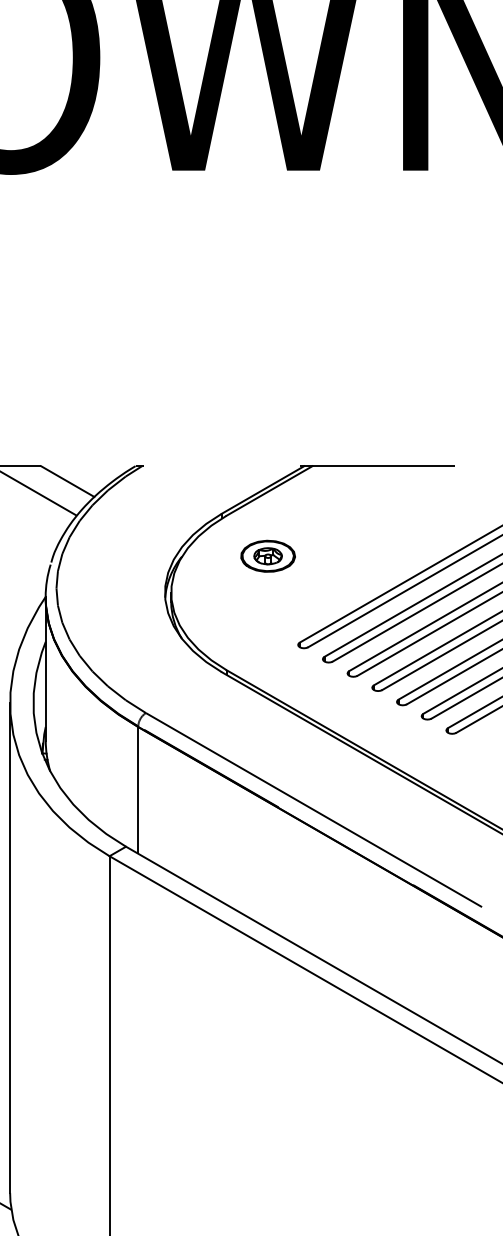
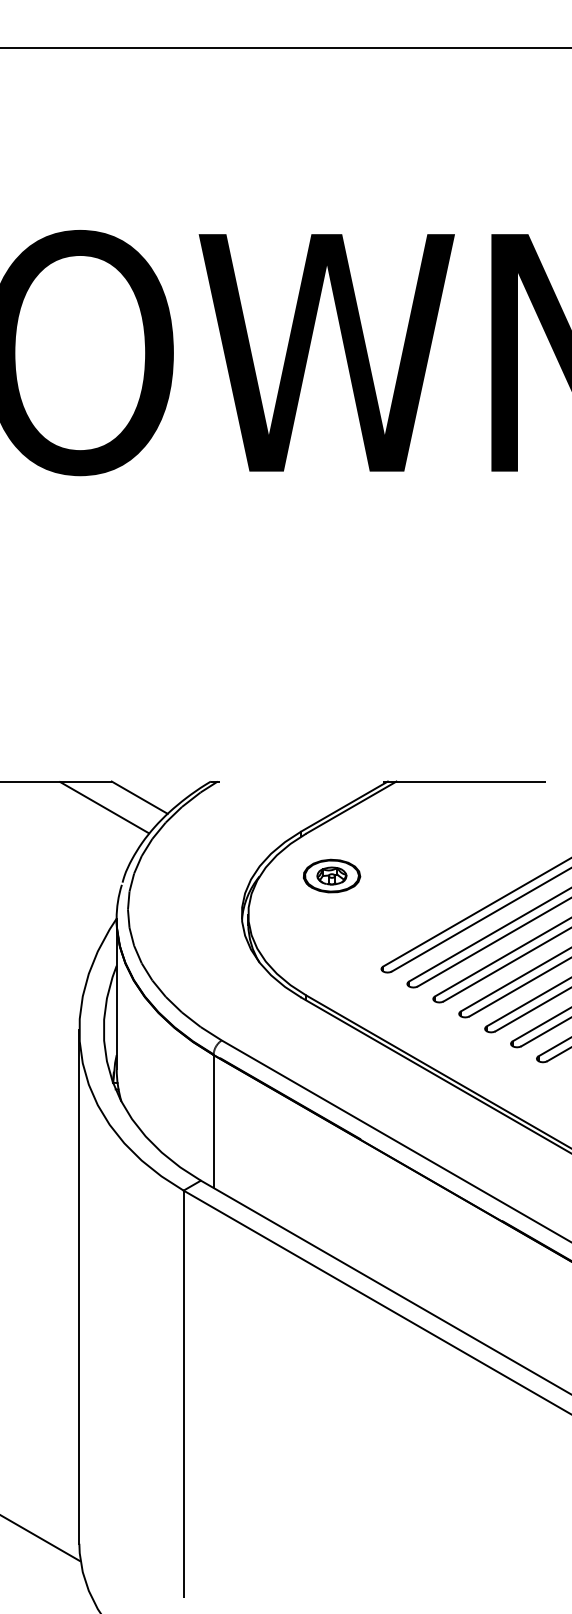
part: (267, 555) -> (331, 875), moved

